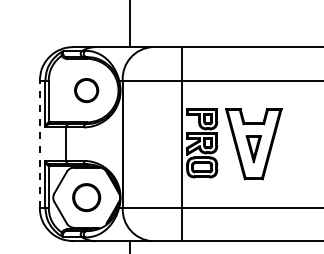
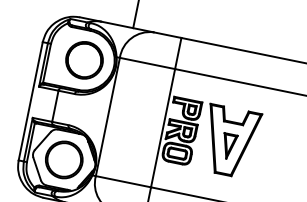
part: (86, 90) -> (84, 60), size x1.67
line: (39, 144) -> (30, 101), dashed -> solid
part: (86, 197) -> (64, 159), size x1.43

